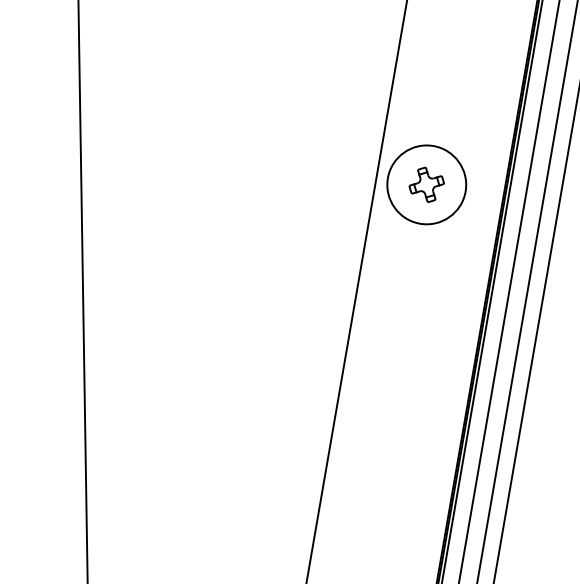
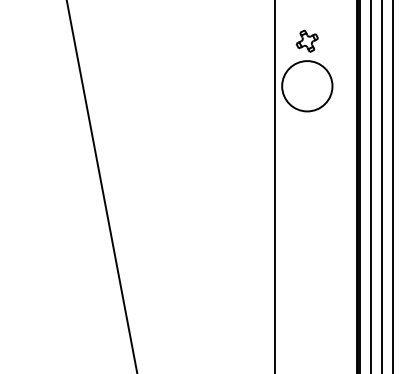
part: (425, 183) -> (306, 40), moved

